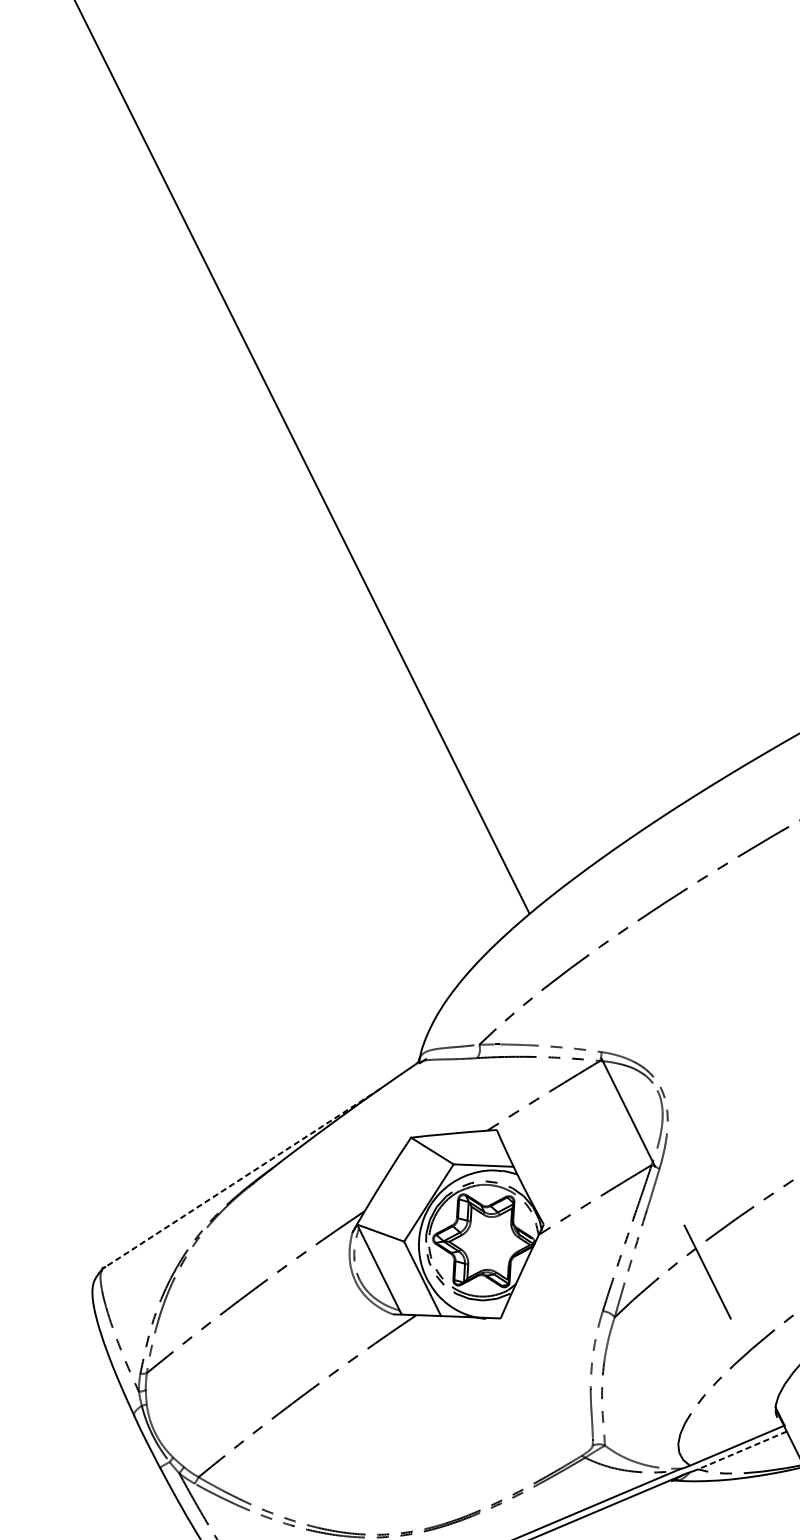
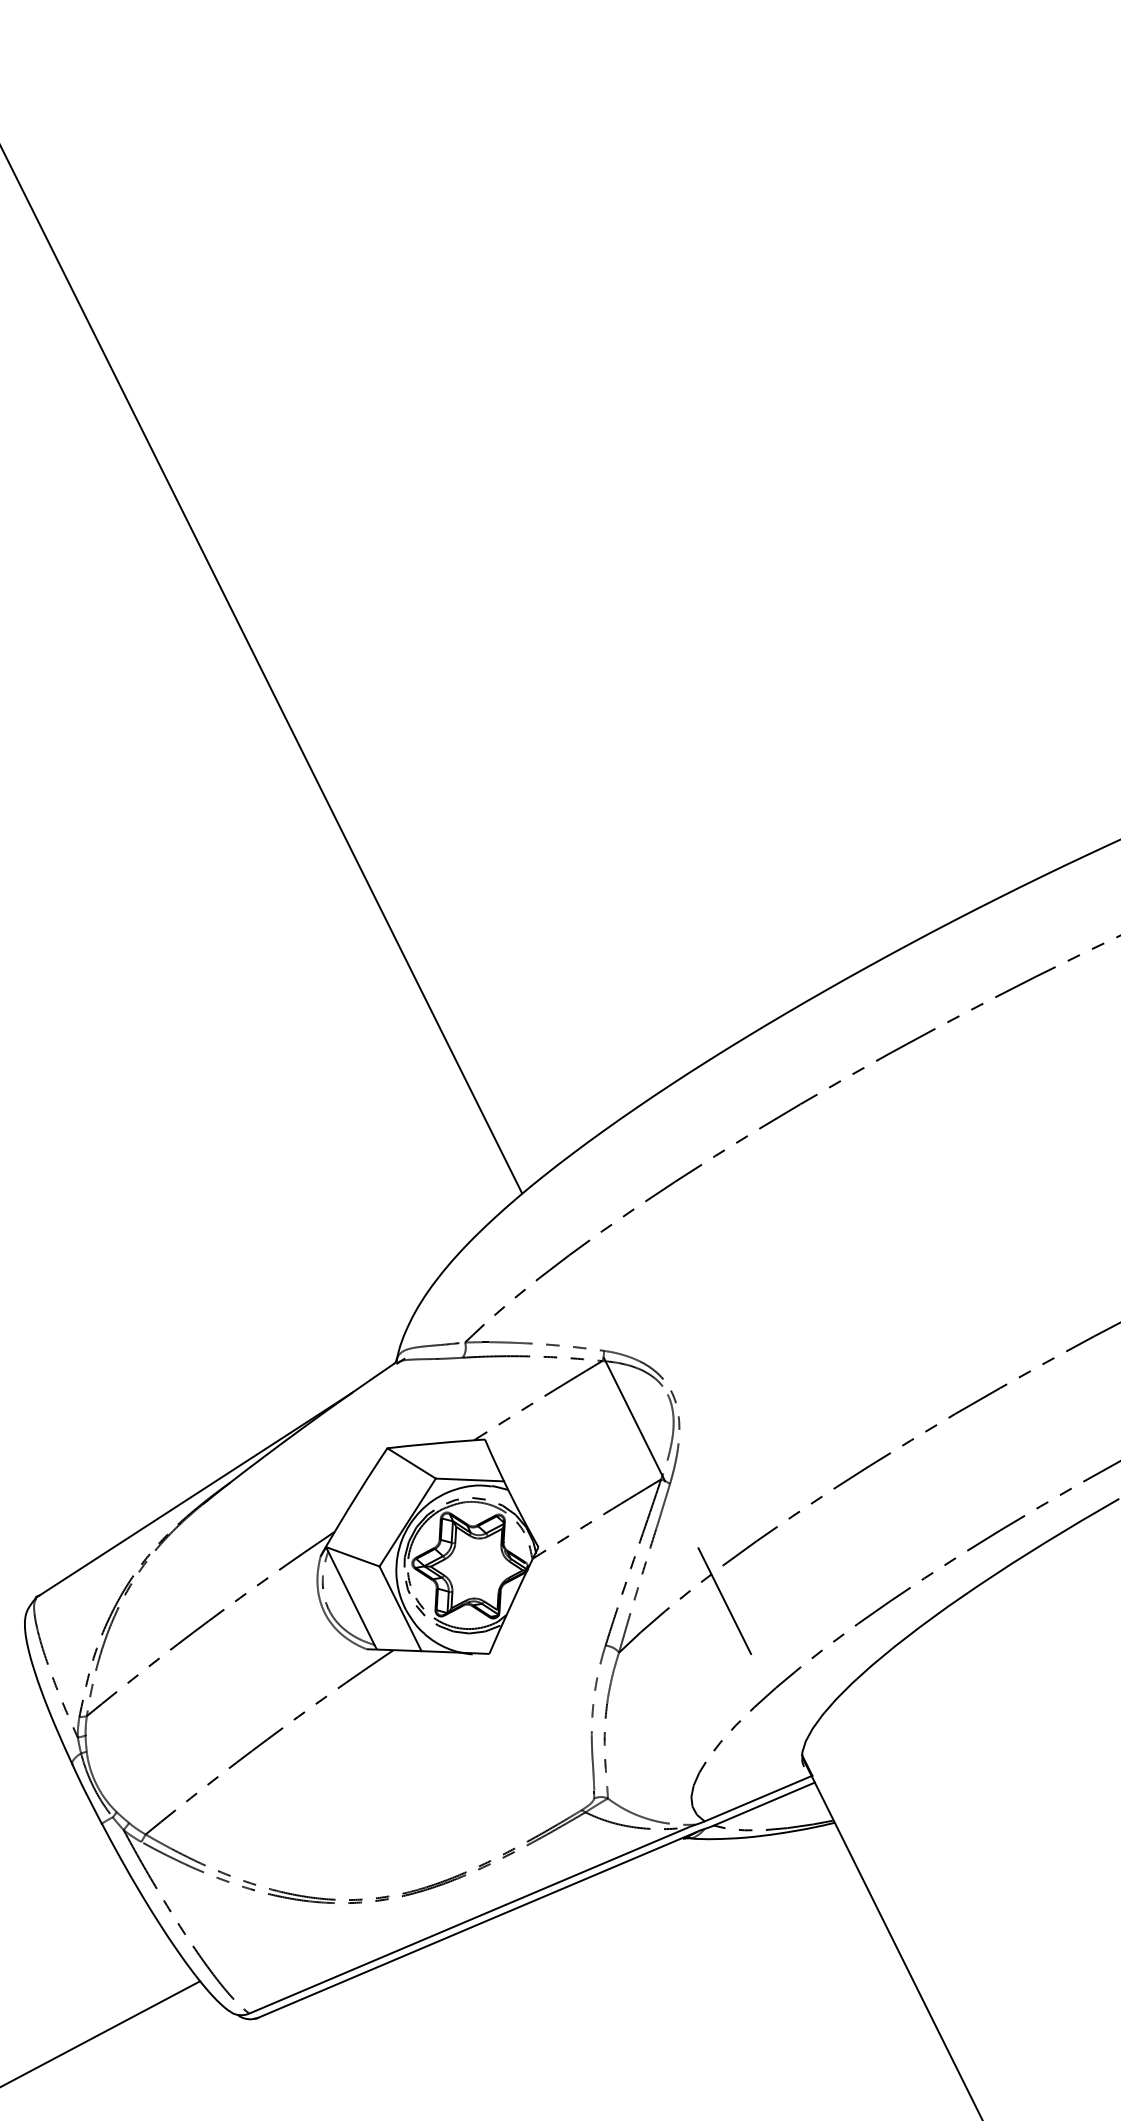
line: (241, 1179) -> (194, 1495), dashed -> solid
line: (742, 1450) -> (764, 1804), dashed -> solid

